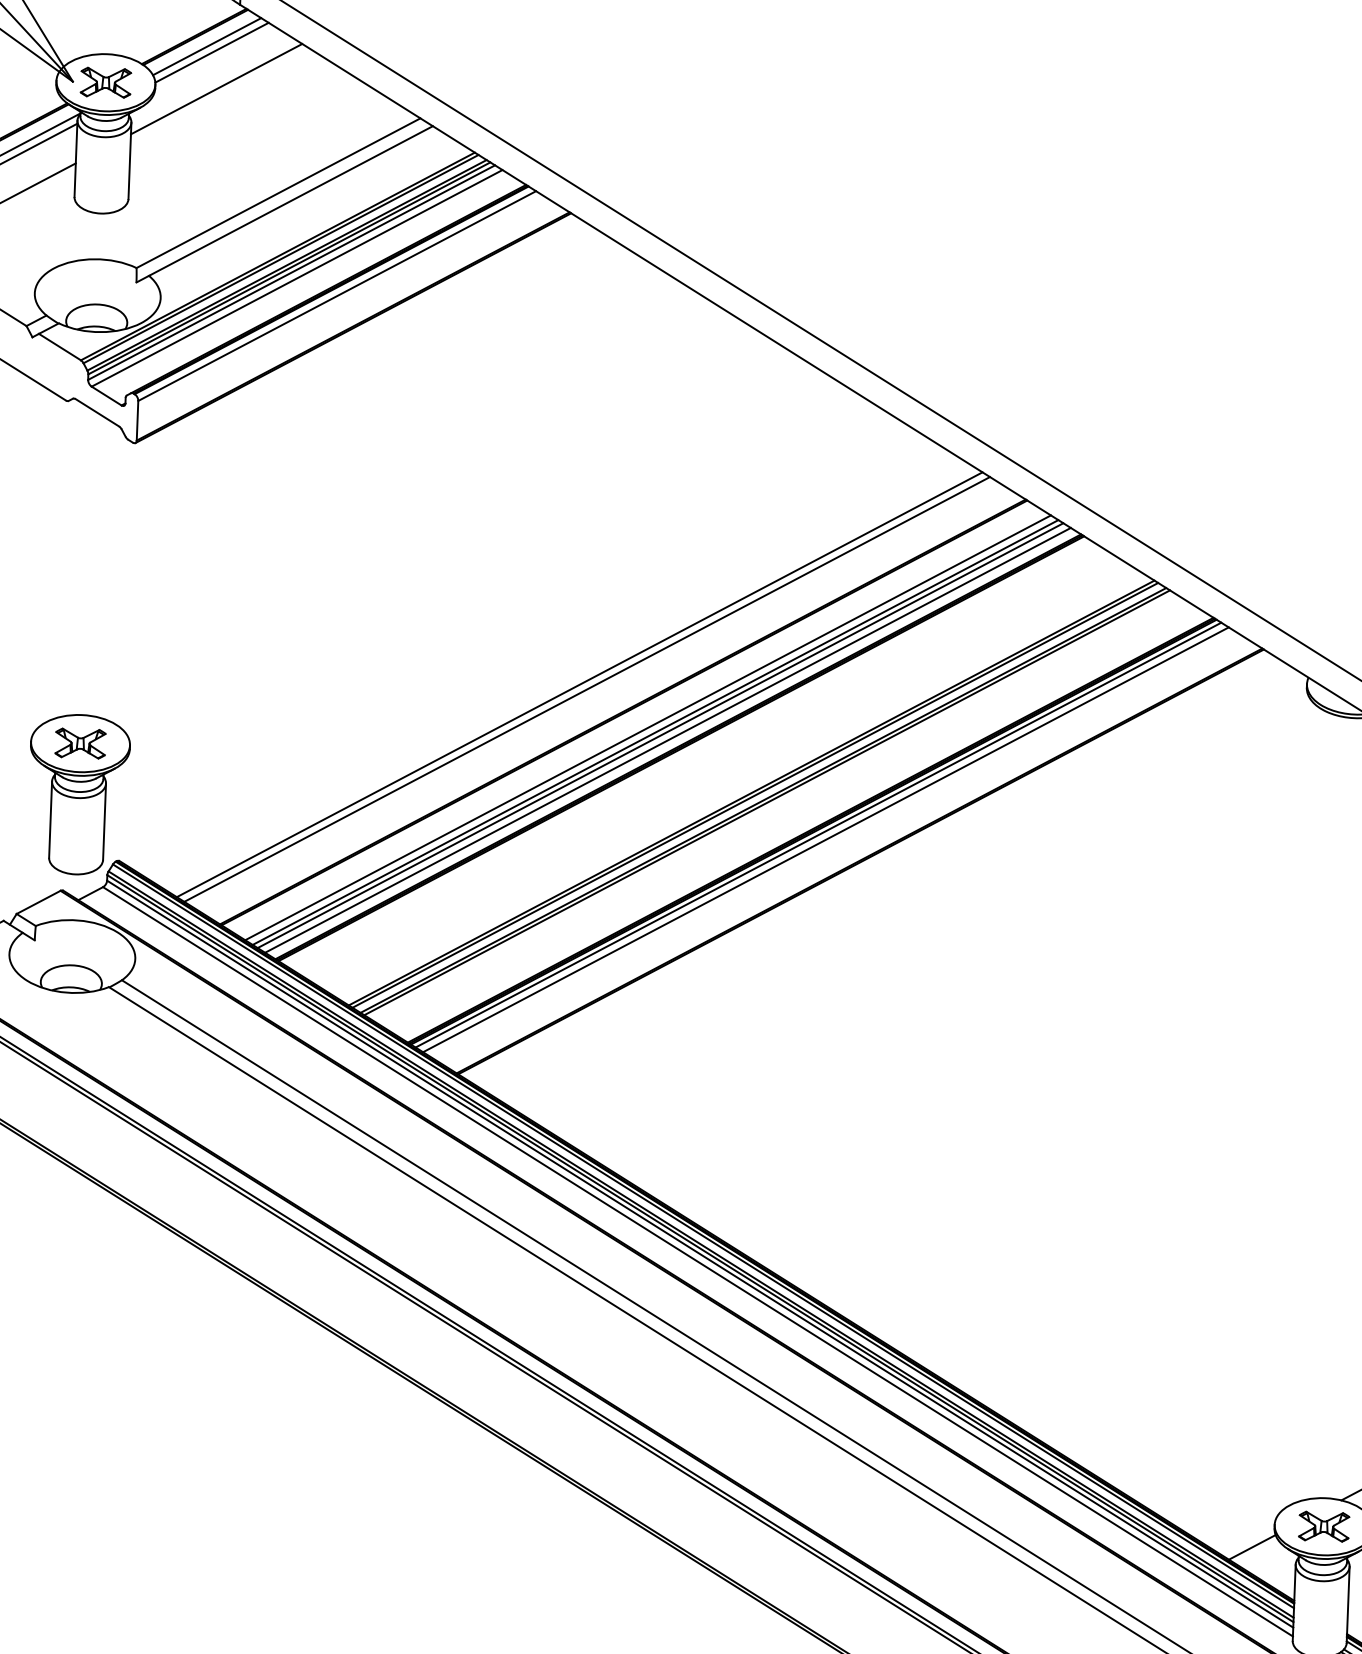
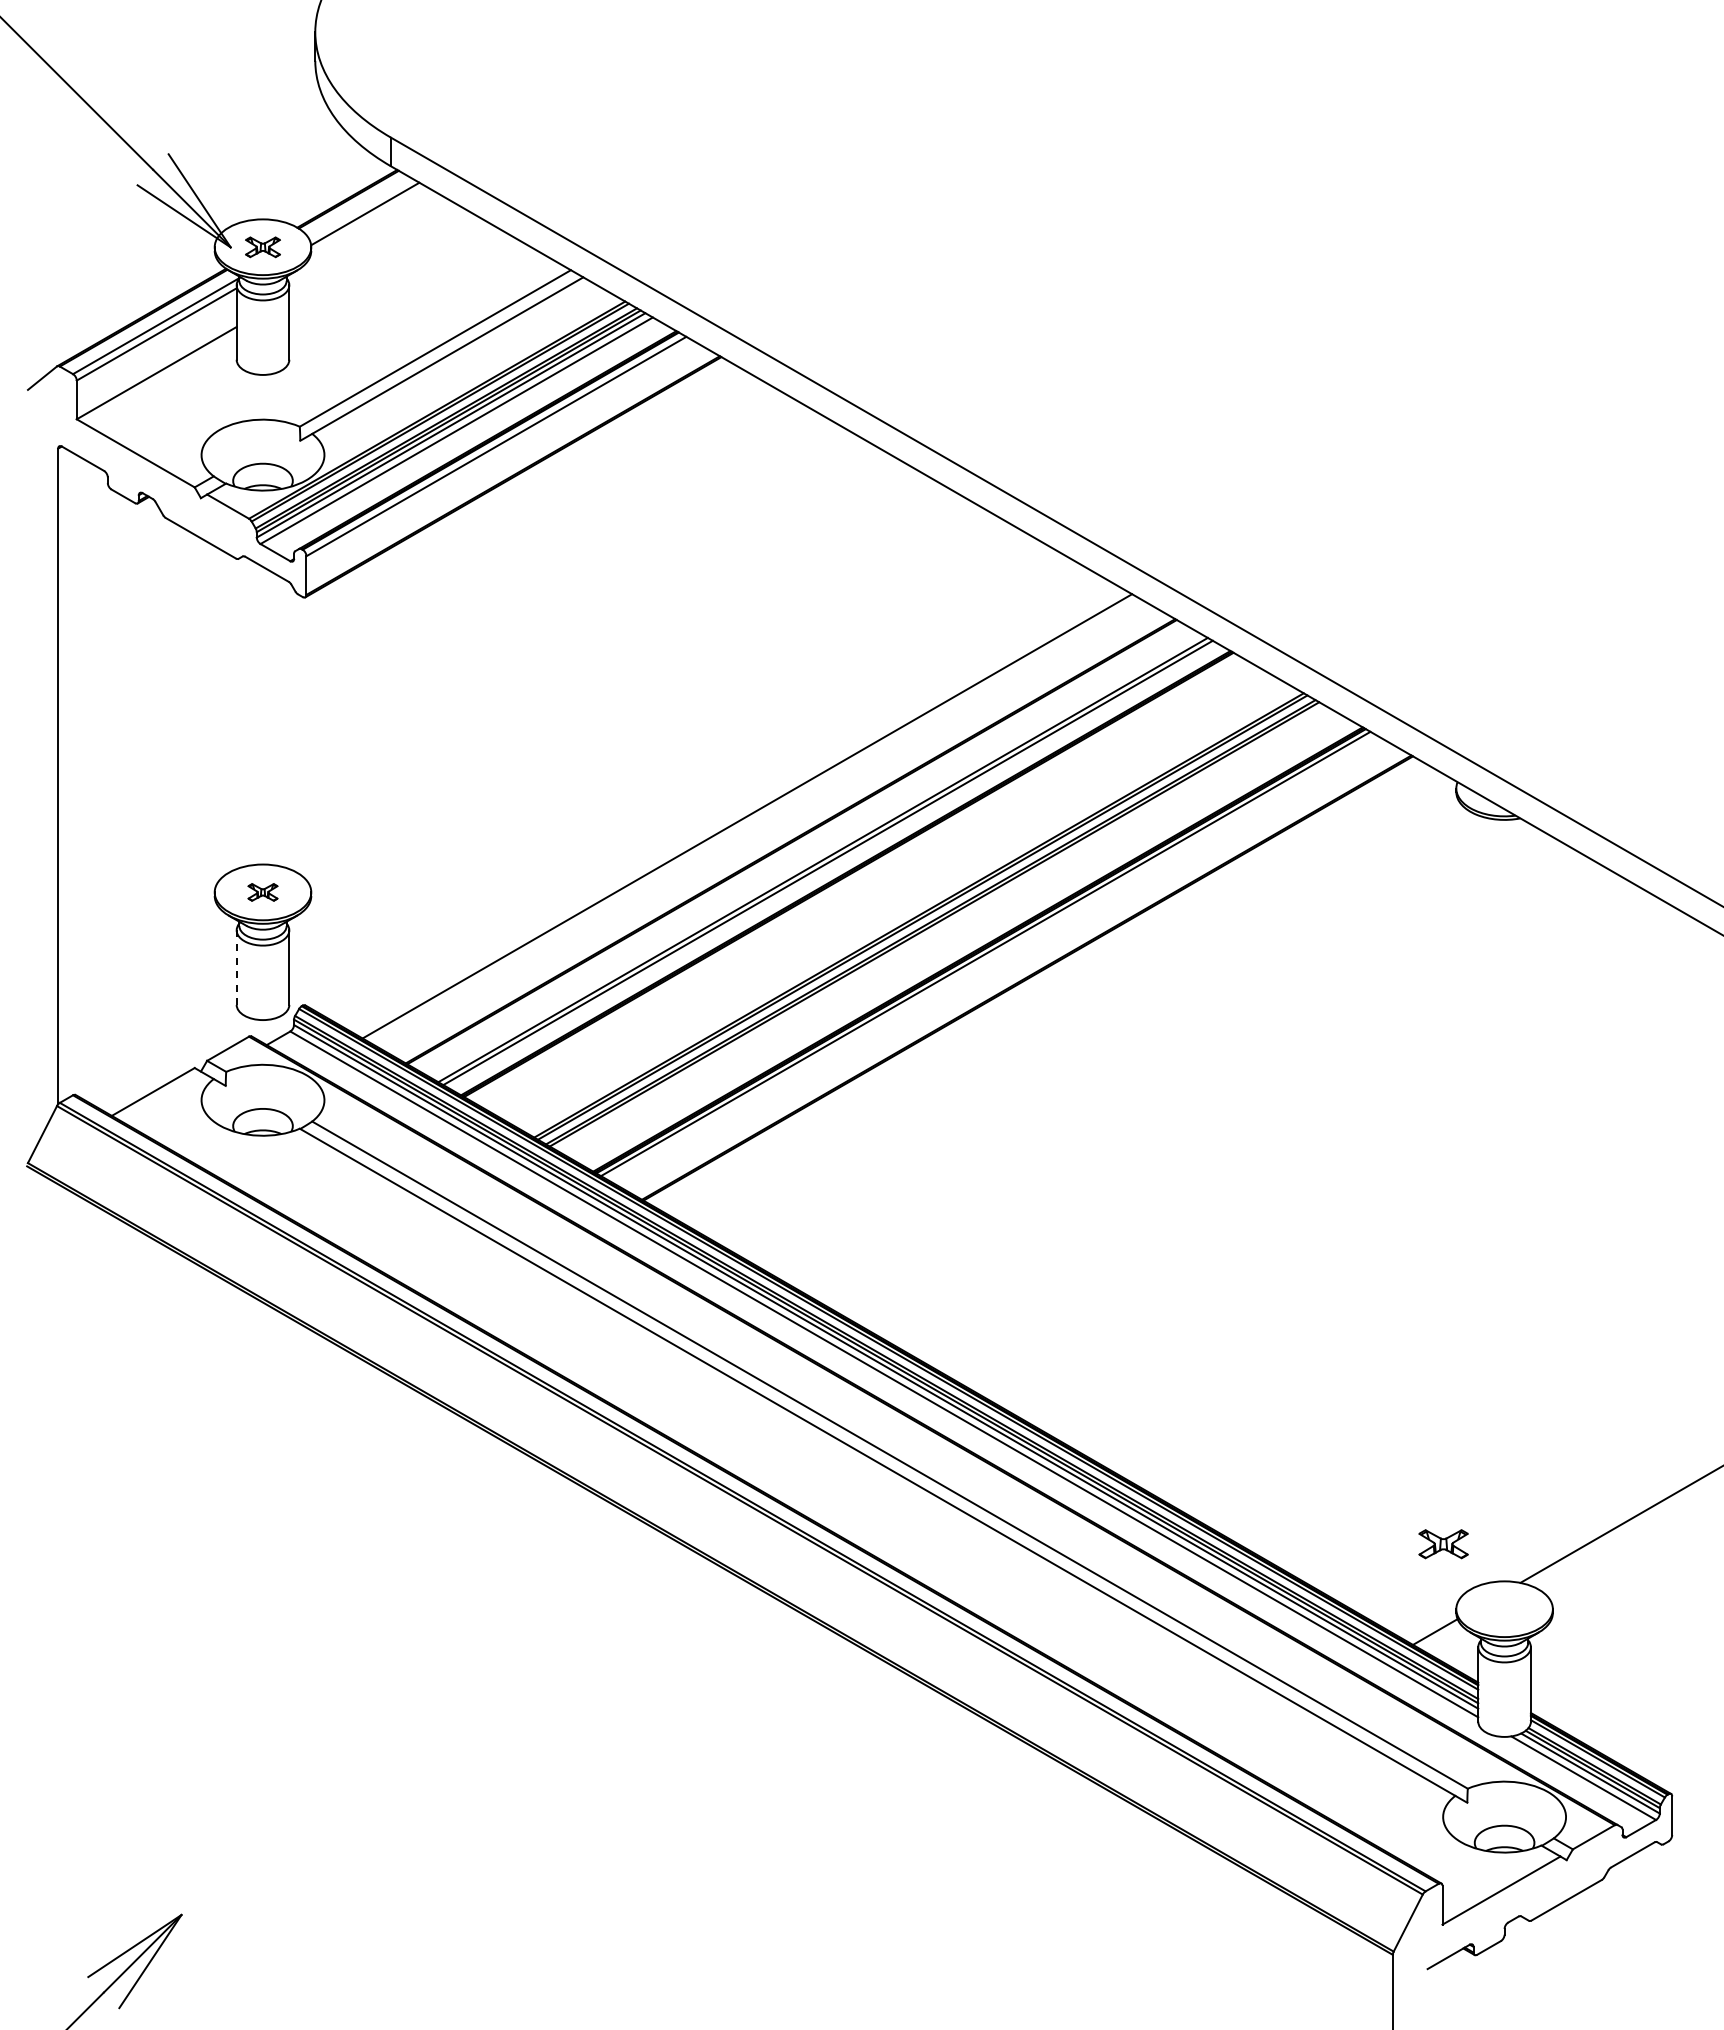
line: (207, 46) -> (360, 208), removed
part: (105, 82) -> (262, 247), size x0.7
line: (215, 89) -> (370, 249), removed
line: (586, 689) -> (754, 820), removed
line: (647, 727) -> (815, 855), removed
line: (667, 740) -> (835, 867), removed
part: (80, 743) -> (262, 892), size x0.6
line: (50, 820) -> (236, 968), solid -> dashed
line: (825, 840) -> (992, 958), removed
part: (1324, 1527) -> (1443, 1544), moved

